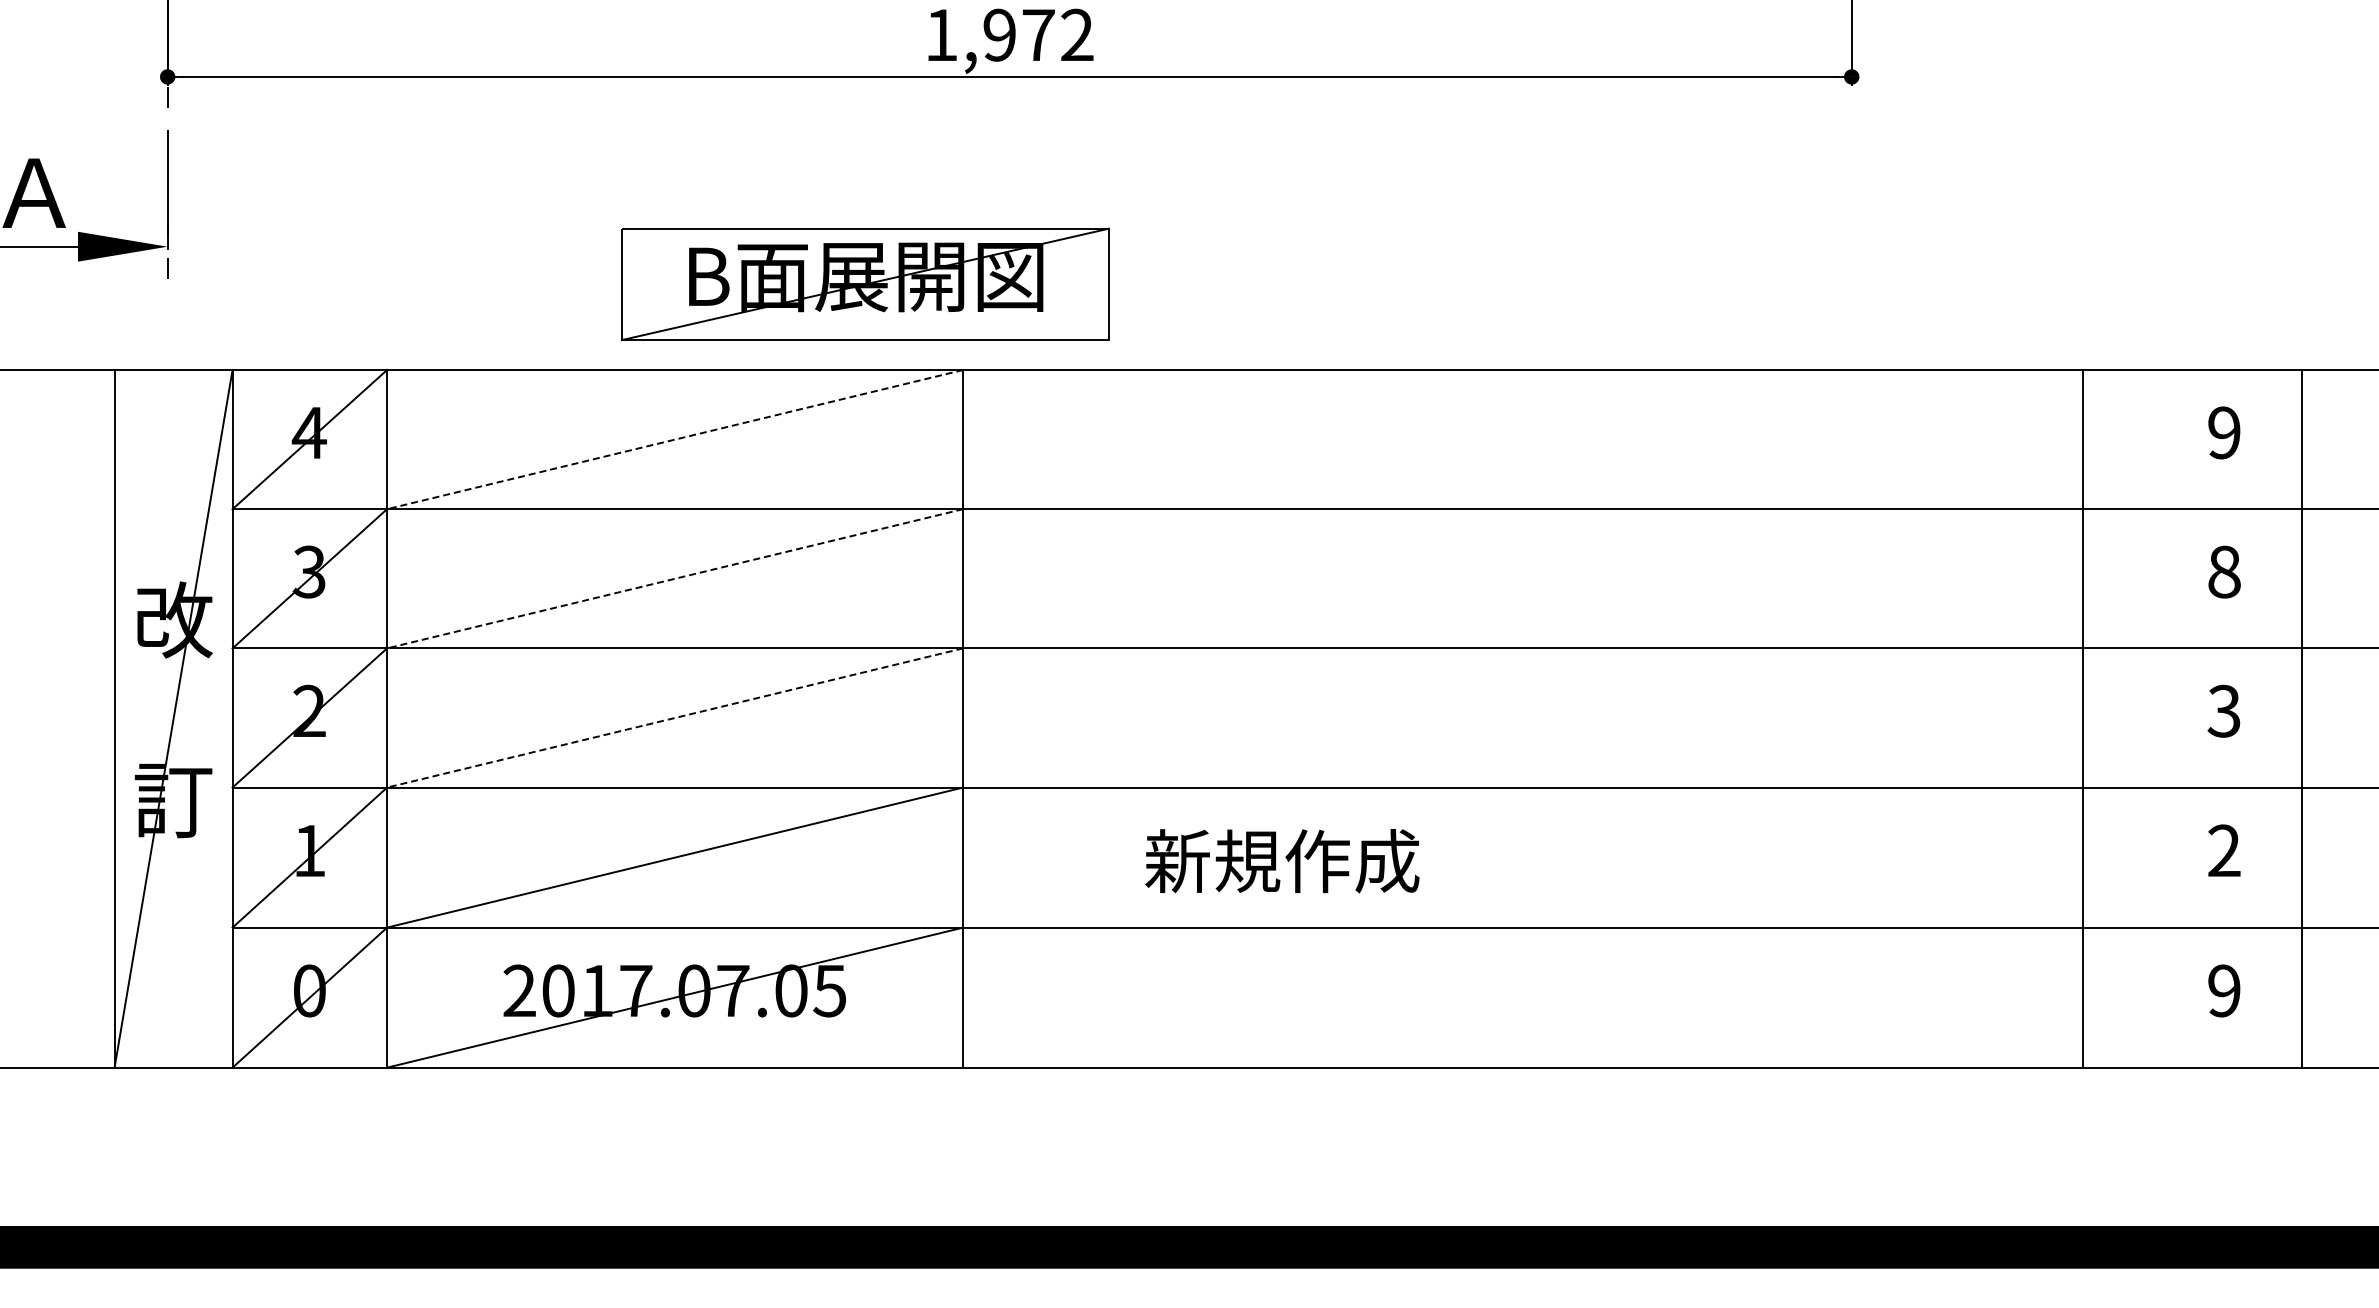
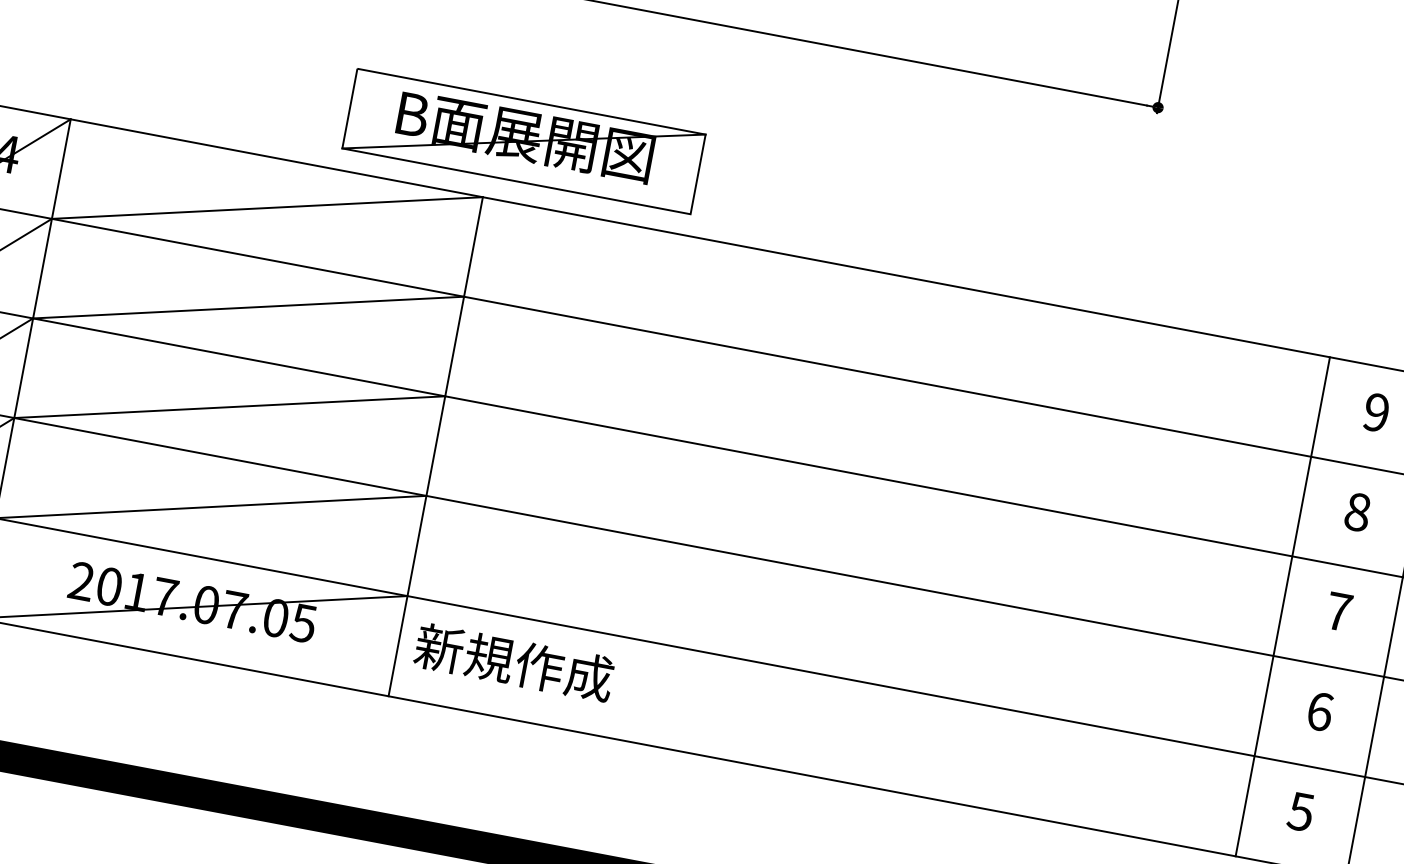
part: (865, 283) -> (524, 140), moved
line: (674, 439) -> (266, 207), dashed -> solid
line: (674, 578) -> (248, 307), dashed -> solid
text: (2223, 710) -> (1338, 611), 3 -> 7
line: (674, 718) -> (229, 407), dashed -> solid
line: (2083, 718) -> (1282, 606), moved
text: (2224, 850) -> (1320, 711), 2 -> 6
text: (1282, 861) -> (514, 662), moved
text: (2223, 990) -> (1300, 811), 9 -> 5

